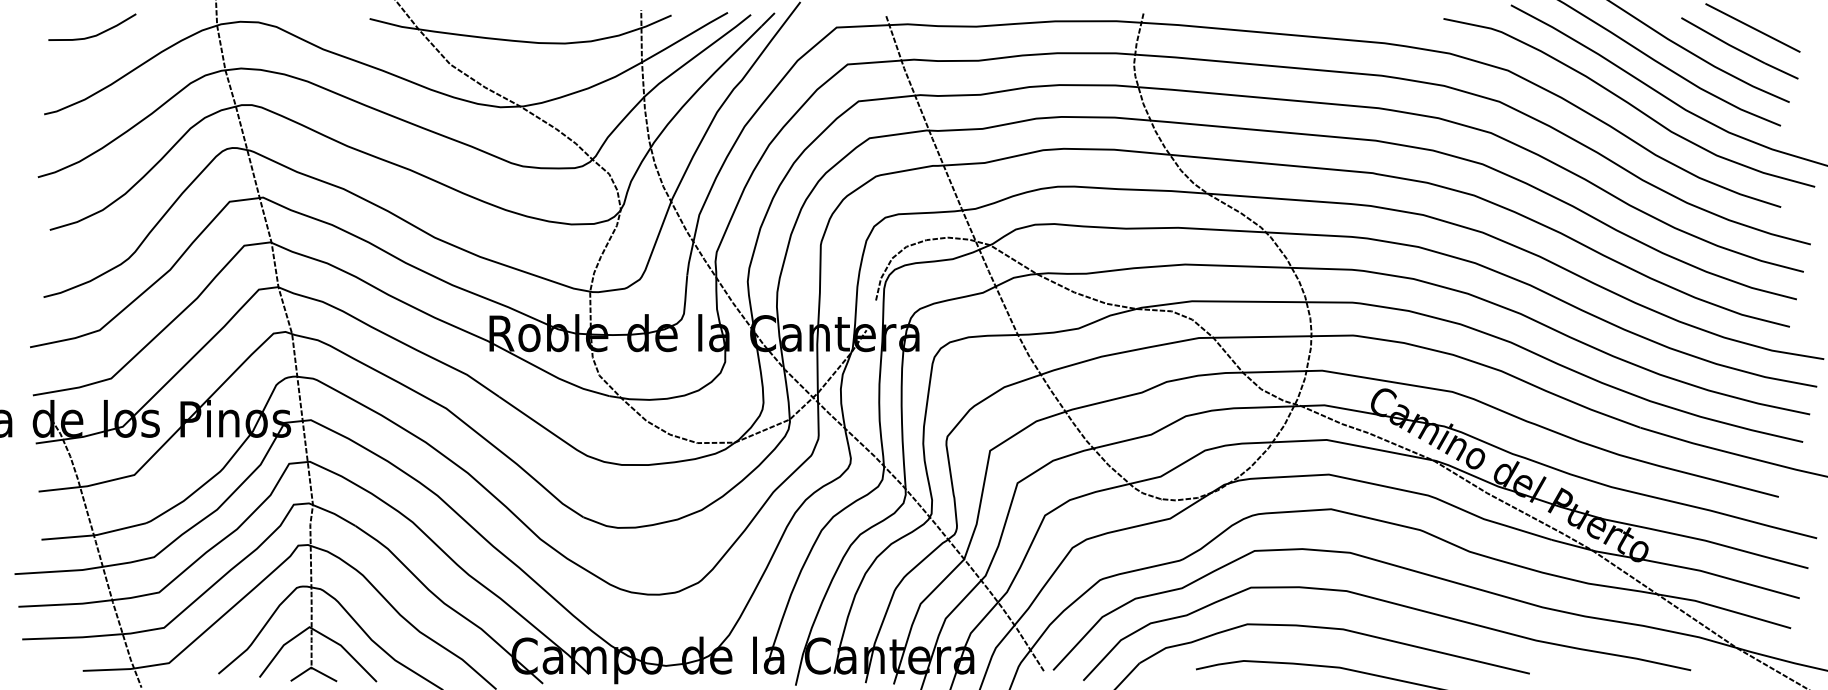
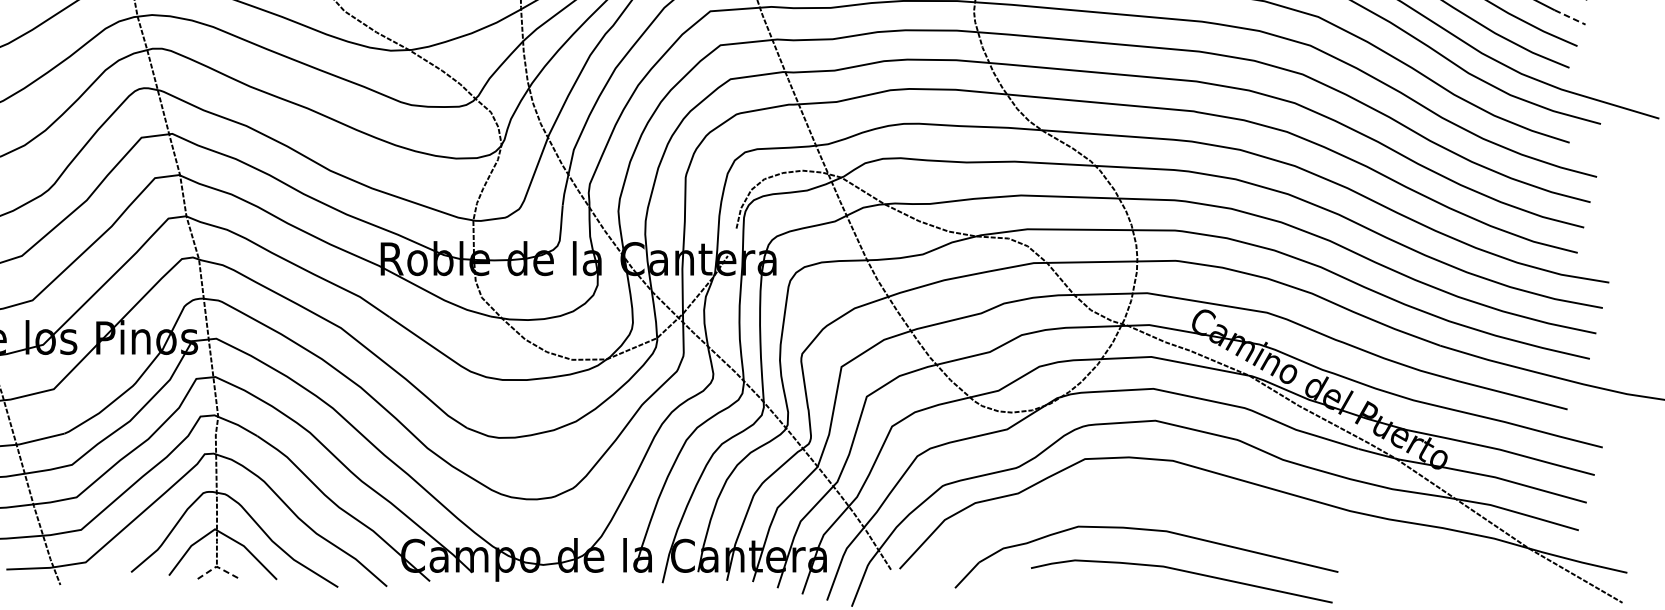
line: (1782, 71) -> (1570, 17), solid -> dashed
curve: (1393, 604) -> (1212, 508), removed
line: (312, 668) -> (217, 567), solid -> dashed

